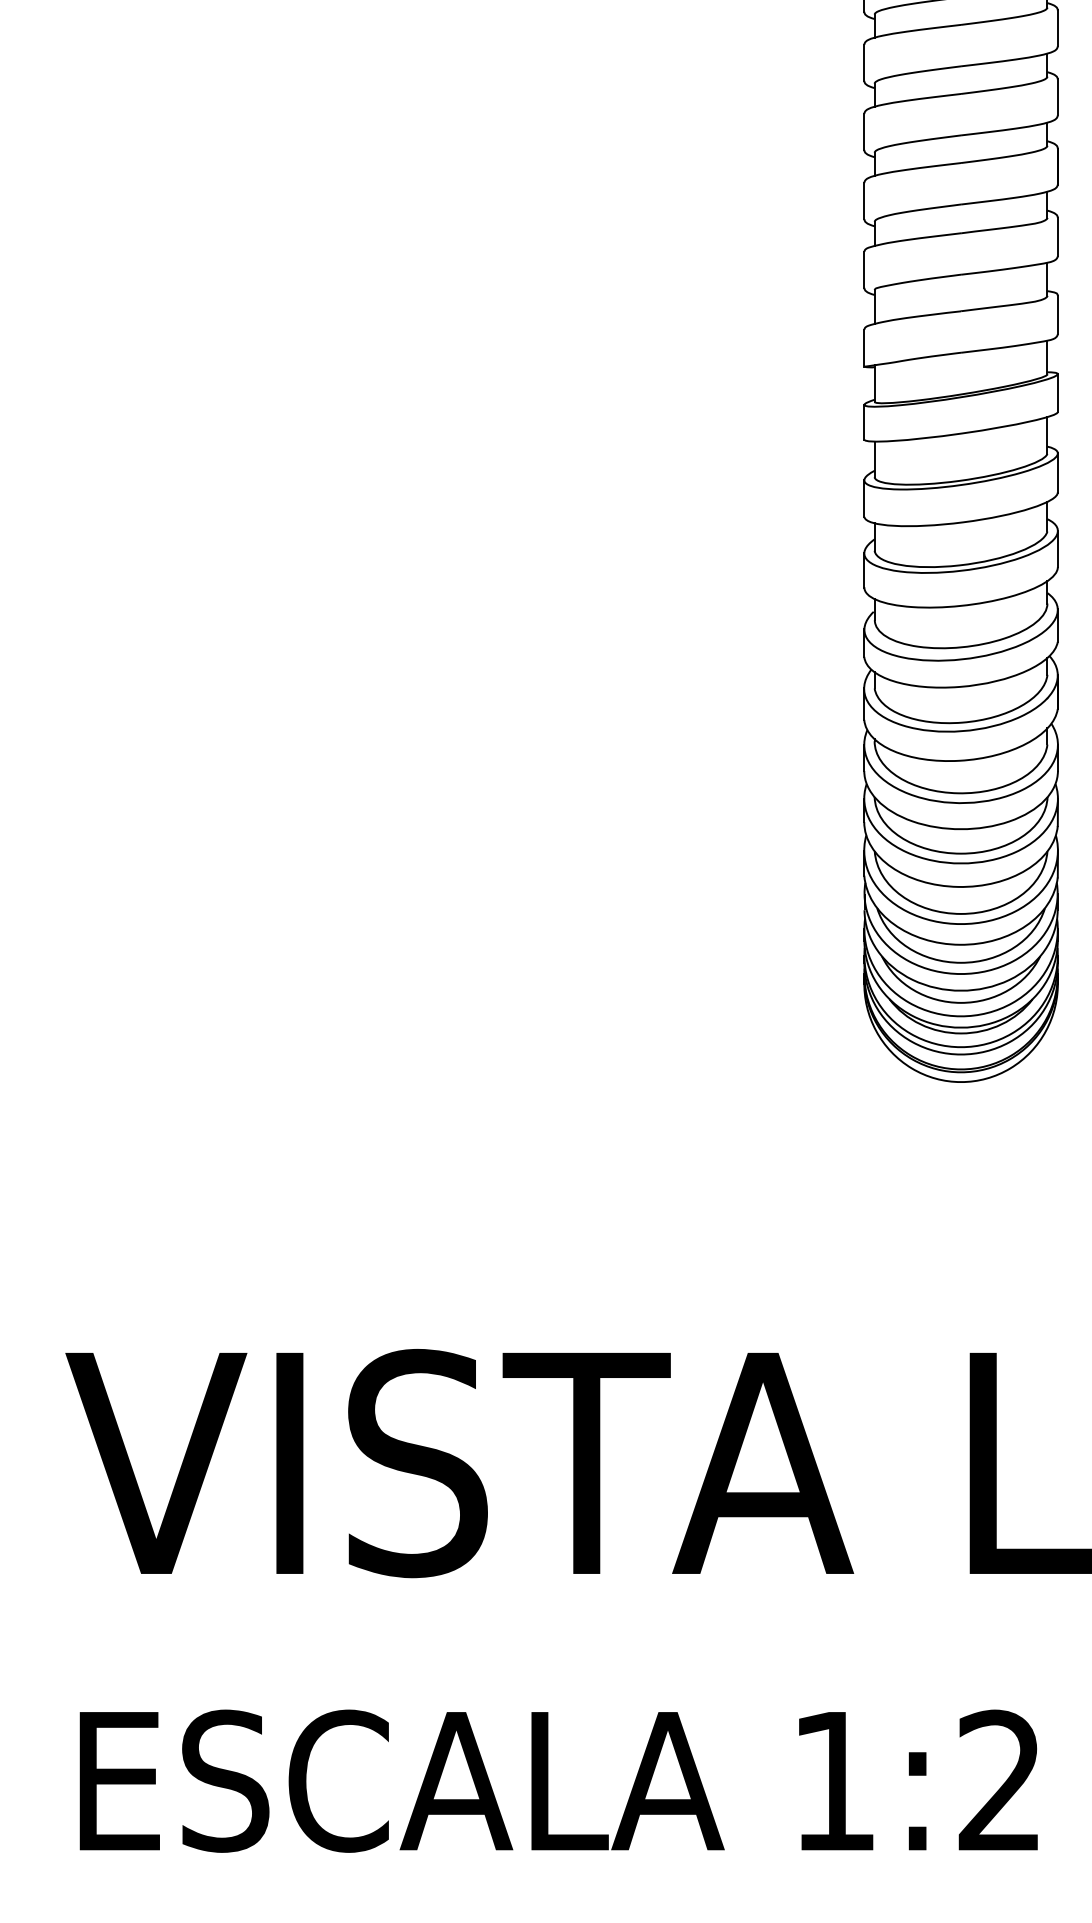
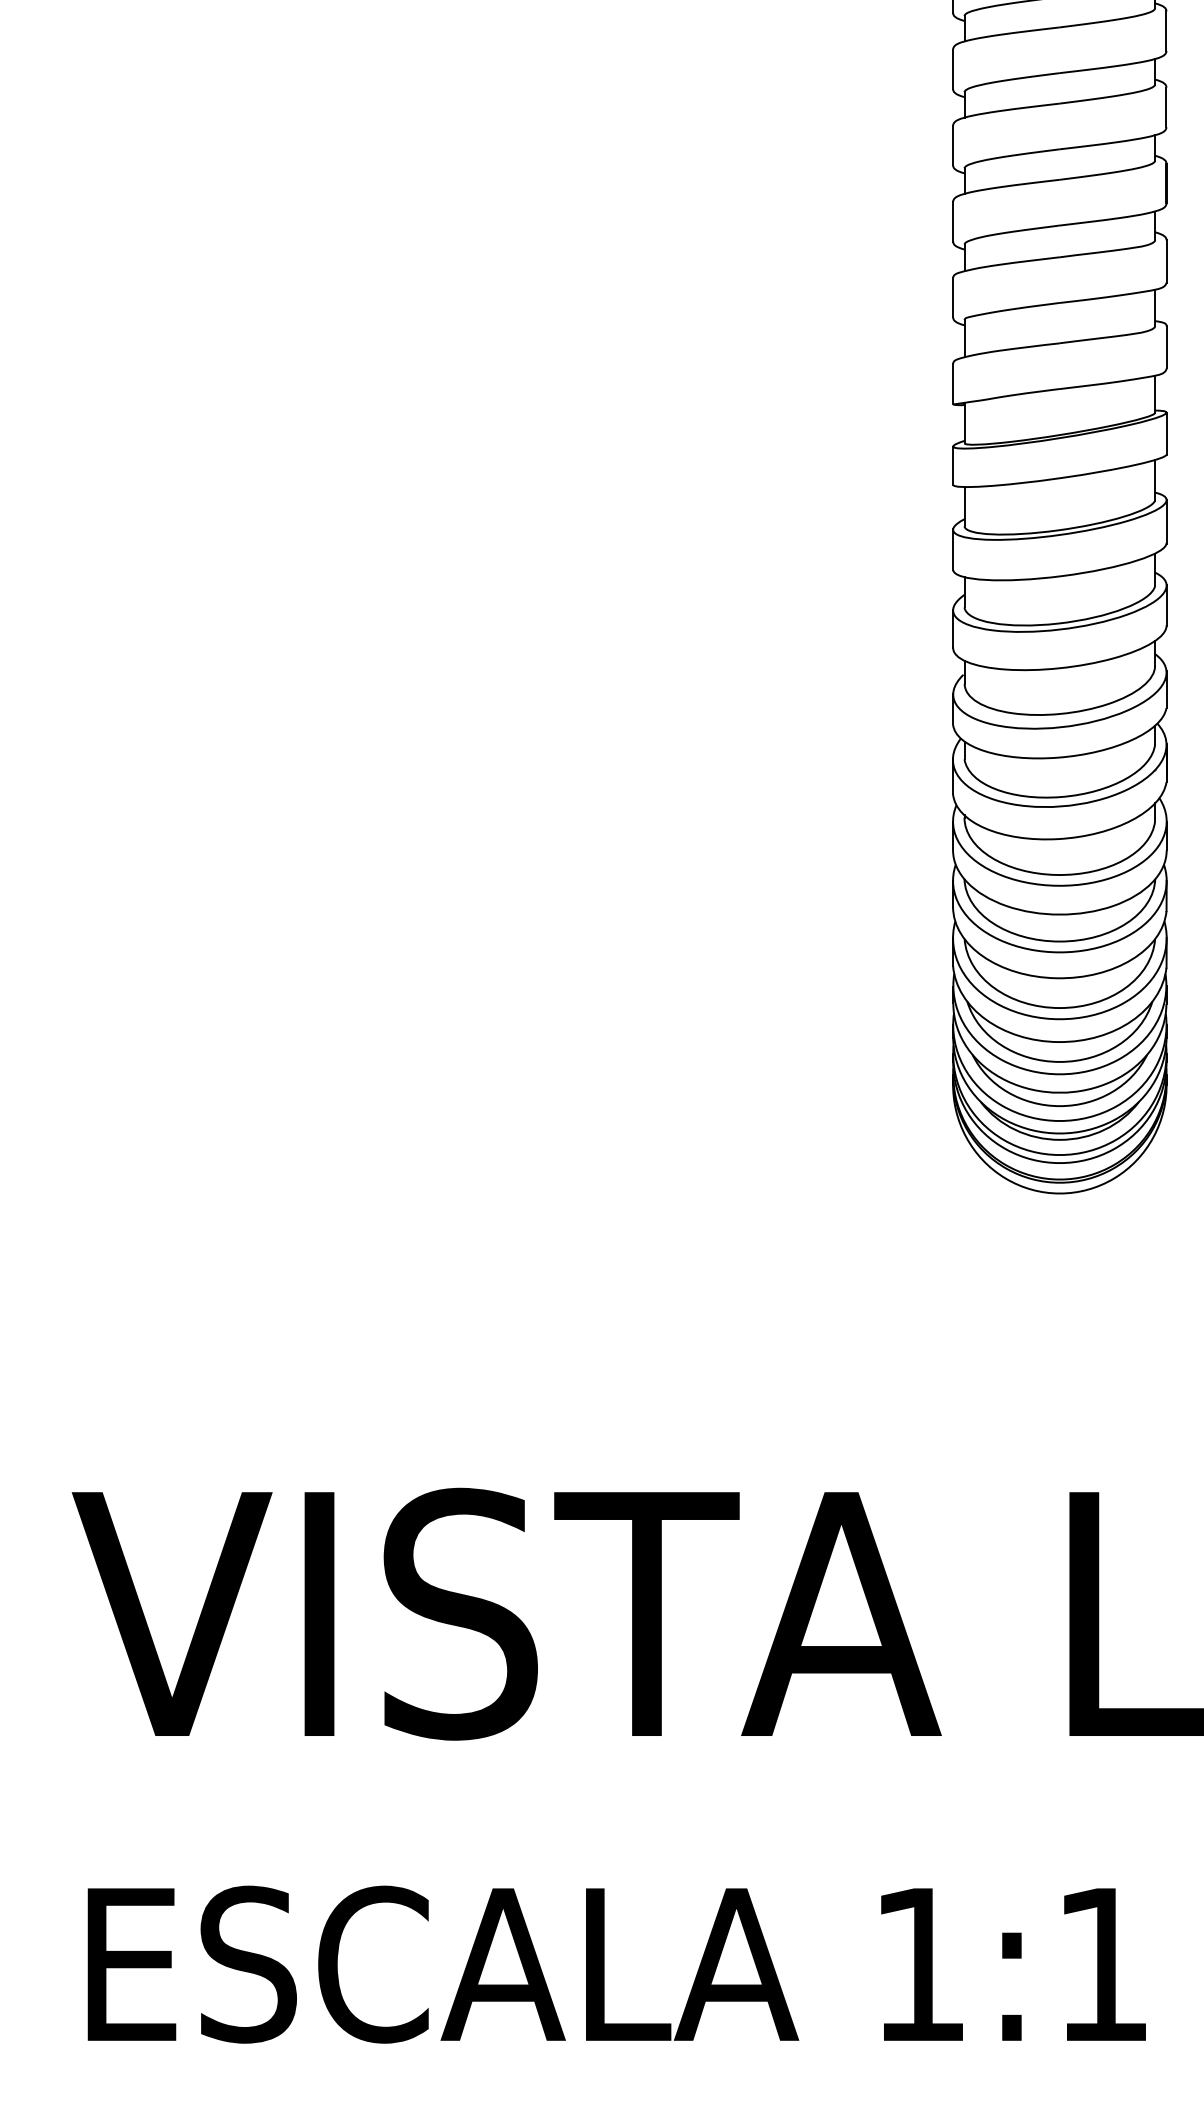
text: (998, 1779) -> (1101, 1962), 1:2 -> 1:1

